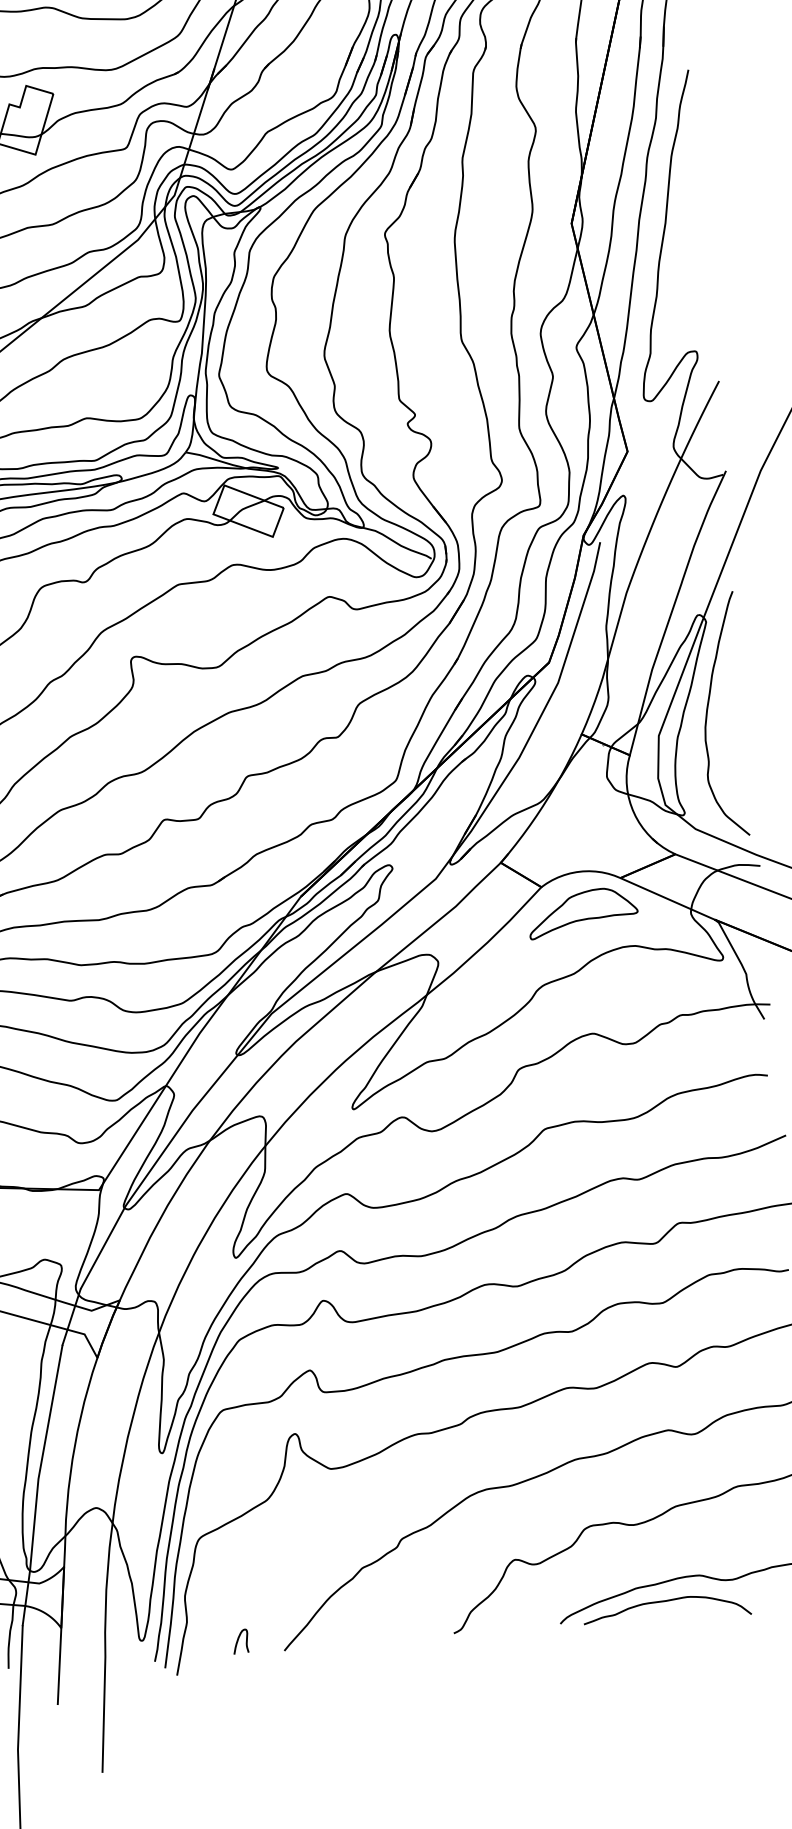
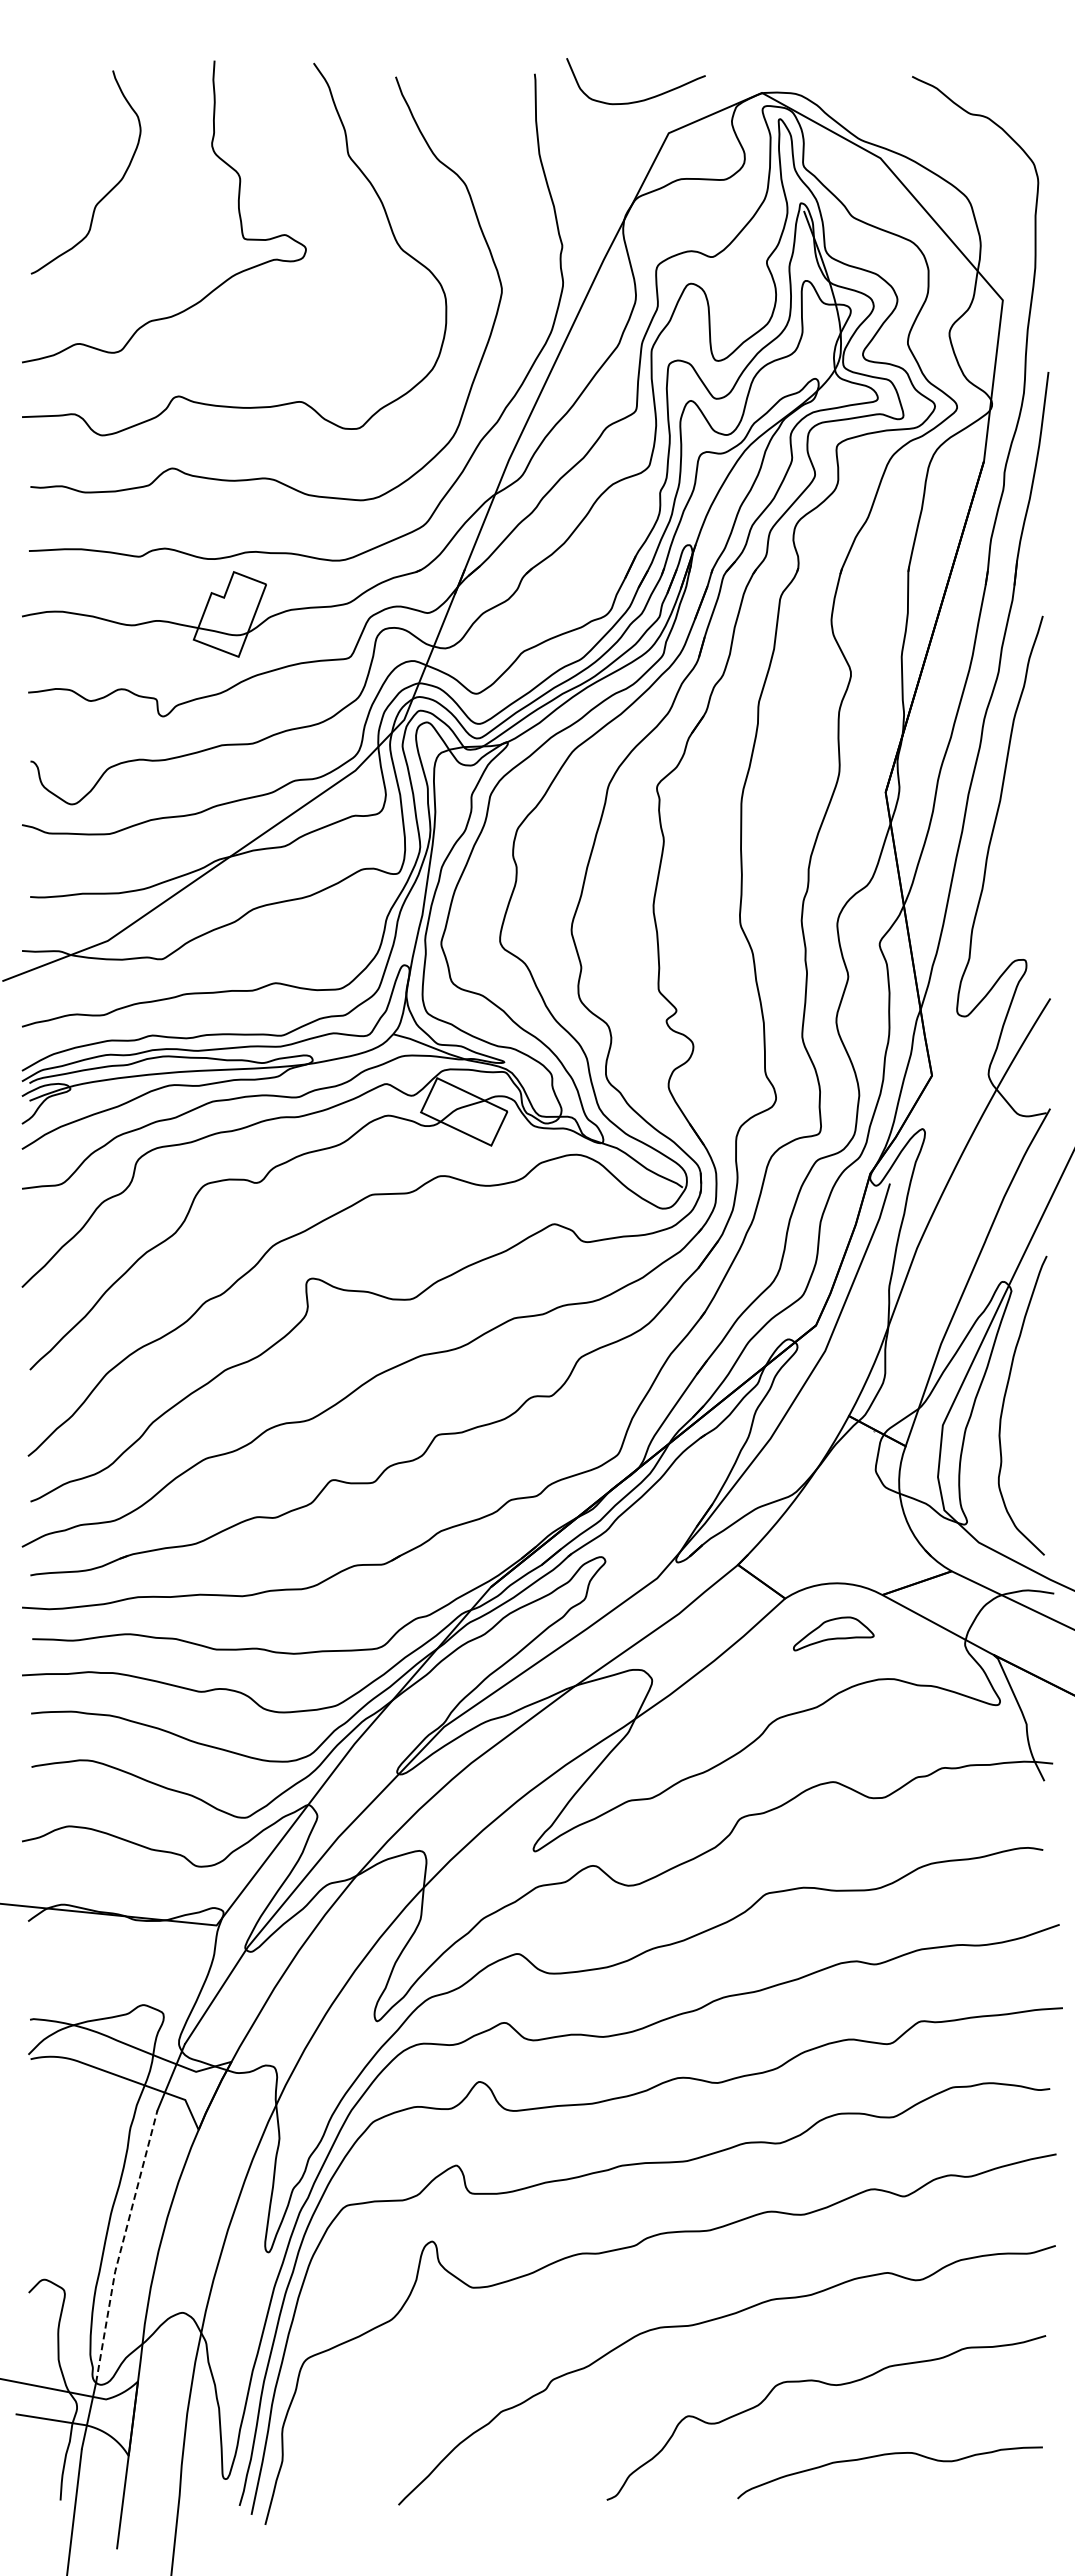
part: (583, 912) -> (833, 1633), size x0.6
line: (41, 1457) -> (121, 2245), solid -> dashed
curve: (666, 1601) -> (869, 2481), removed
curve: (238, 1640) -> (343, 2488), removed

